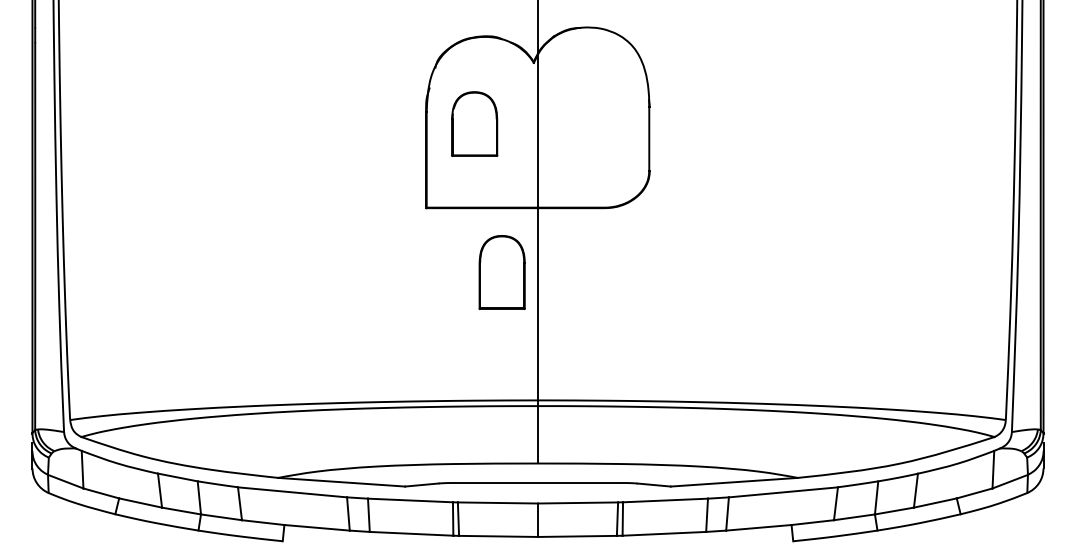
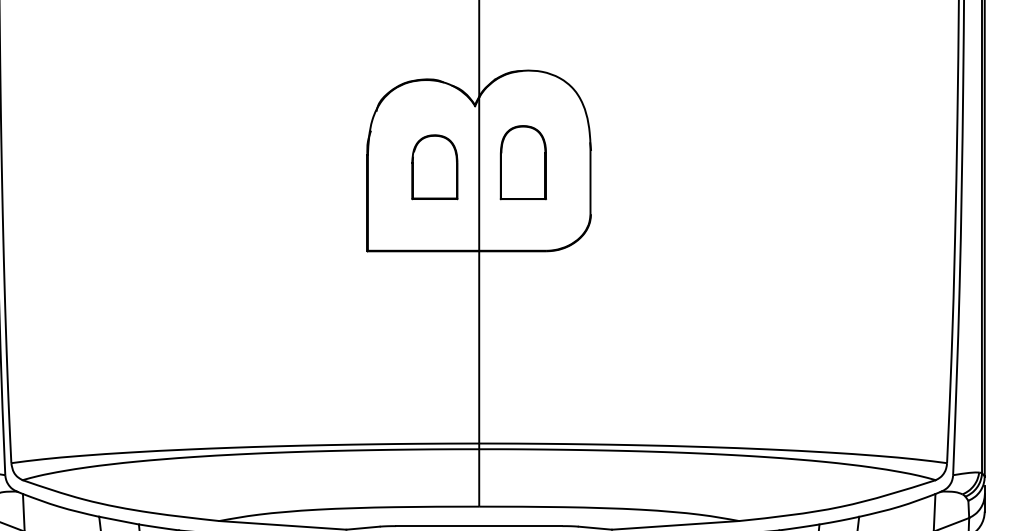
part: (474, 123) -> (434, 166), moved
part: (501, 272) -> (522, 162), moved

